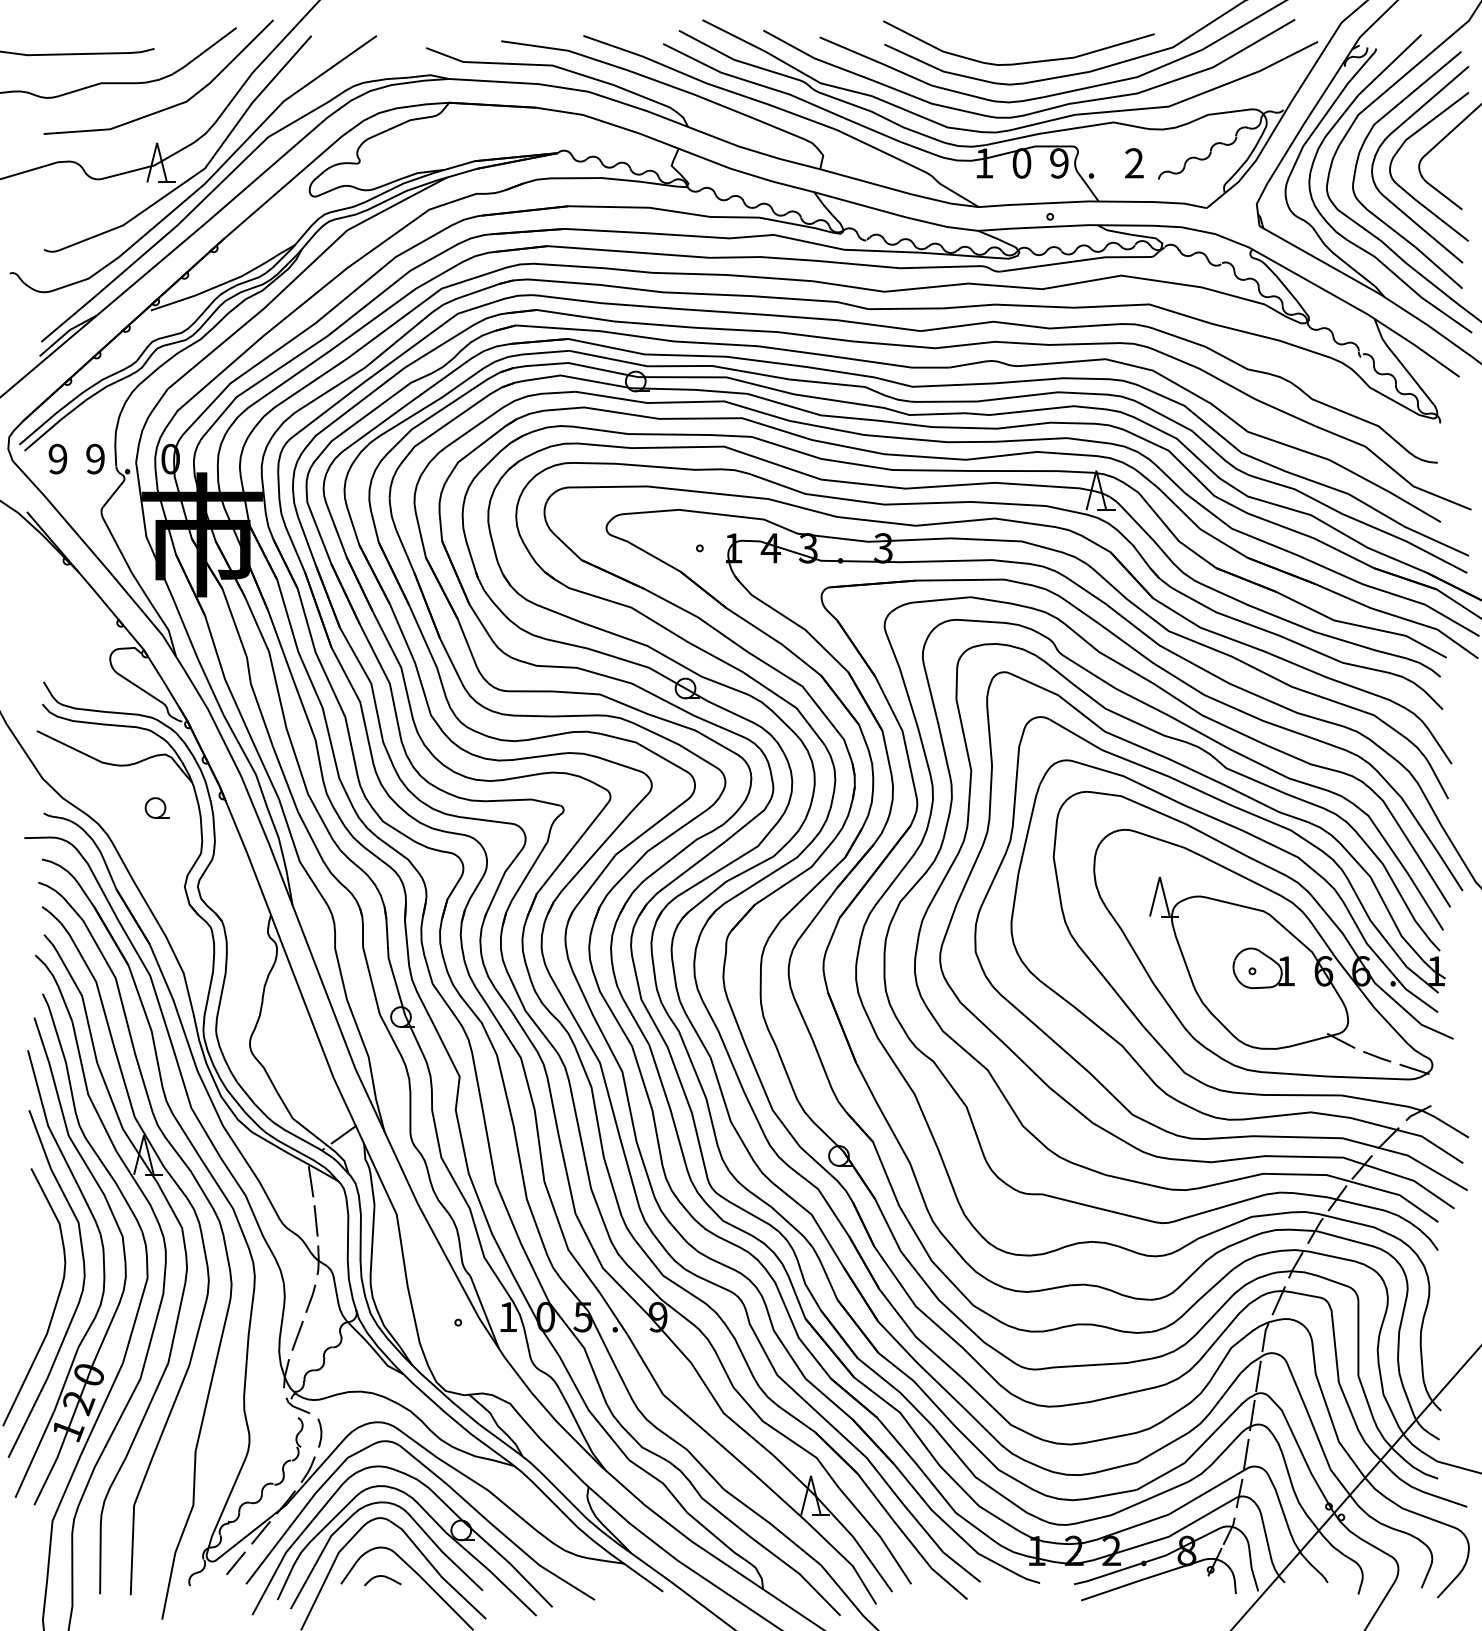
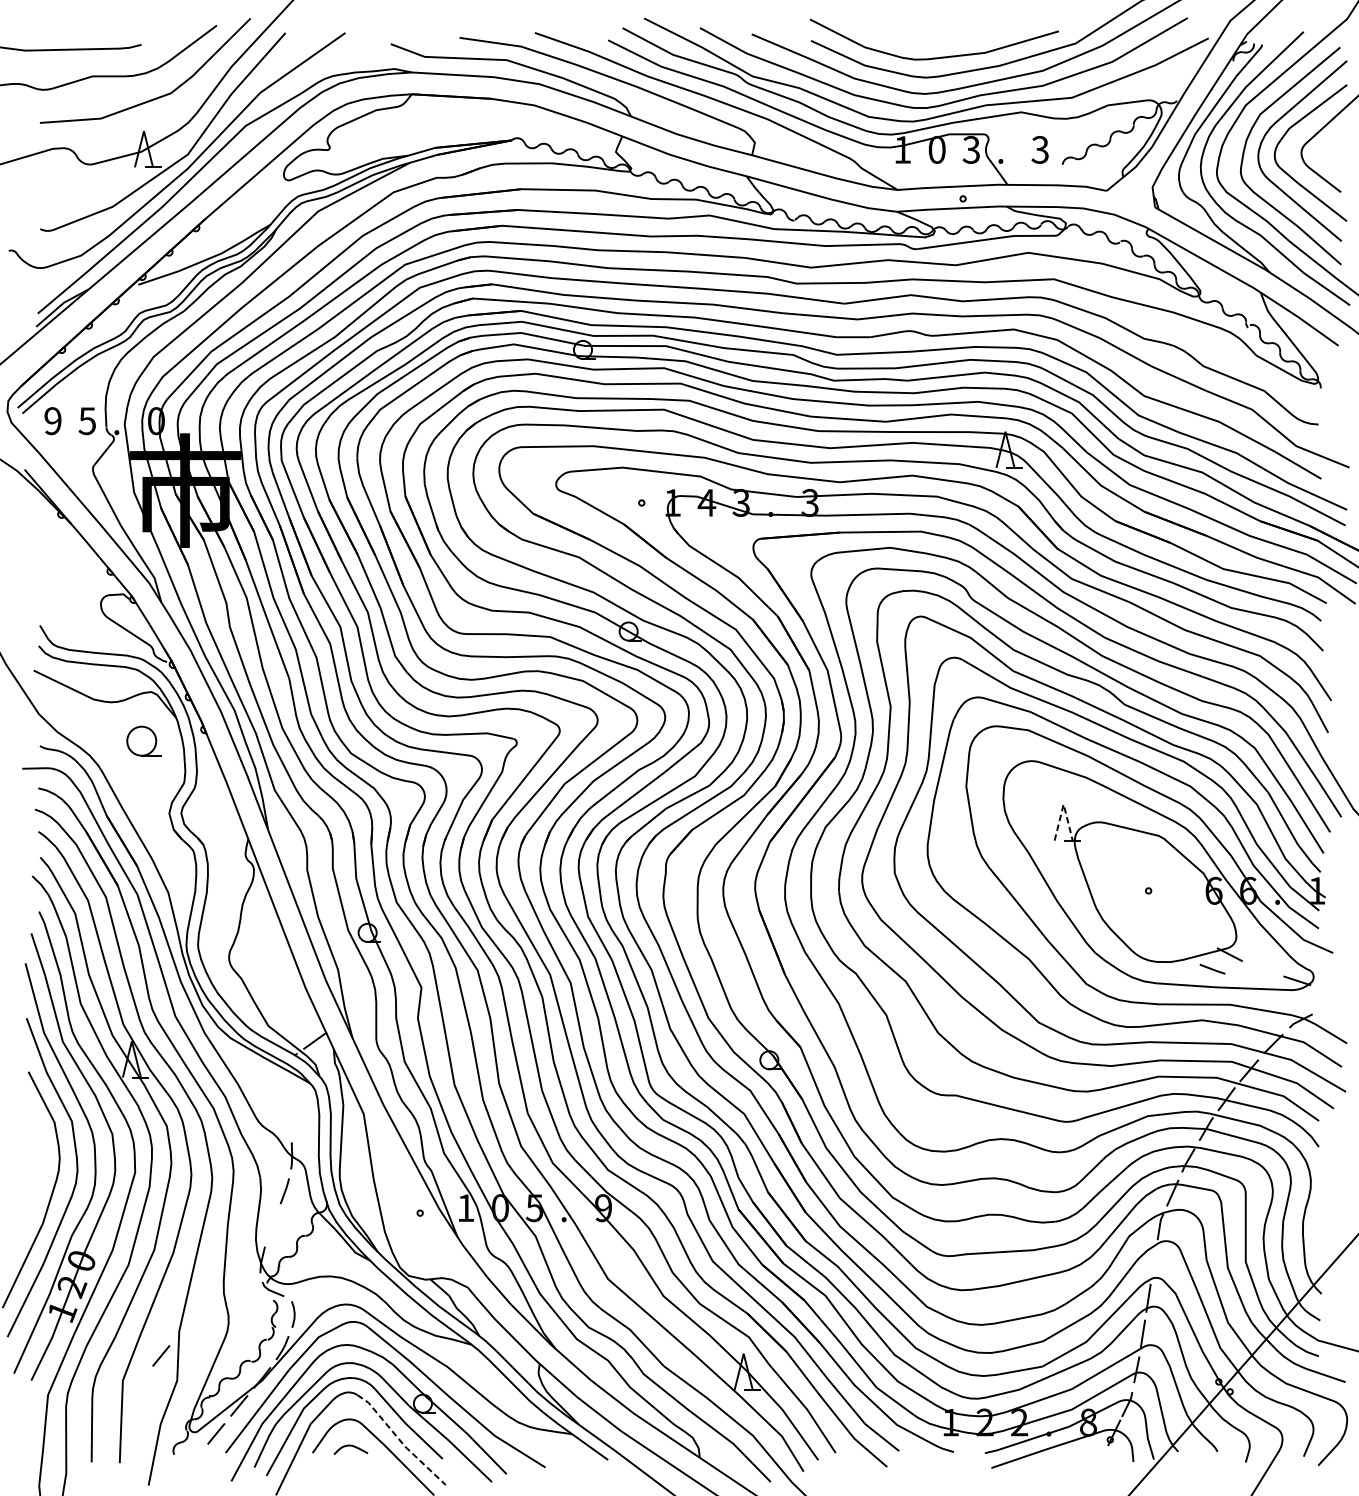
text: (1058, 163) -> (970, 149), 9 -> 3
text: (1133, 163) -> (1039, 149), 2 -> 3
text: (94, 458) -> (86, 420), 9 -> 5
part: (156, 807) -> (143, 740), size x1.6
line: (1159, 877) -> (1063, 804), solid -> dashed
part: (1263, 967) -> (1158, 887), removed
line: (1377, 1056) -> (1212, 969), moved
line: (310, 1181) -> (284, 1083), removed
line: (315, 1220) -> (289, 1119), removed
line: (297, 1335) -> (272, 1224), removed
line: (1258, 1376) -> (1154, 1262), removed
line: (175, 1478) -> (160, 1356), added
line: (436, 1571) -> (400, 1441), solid -> dashed

